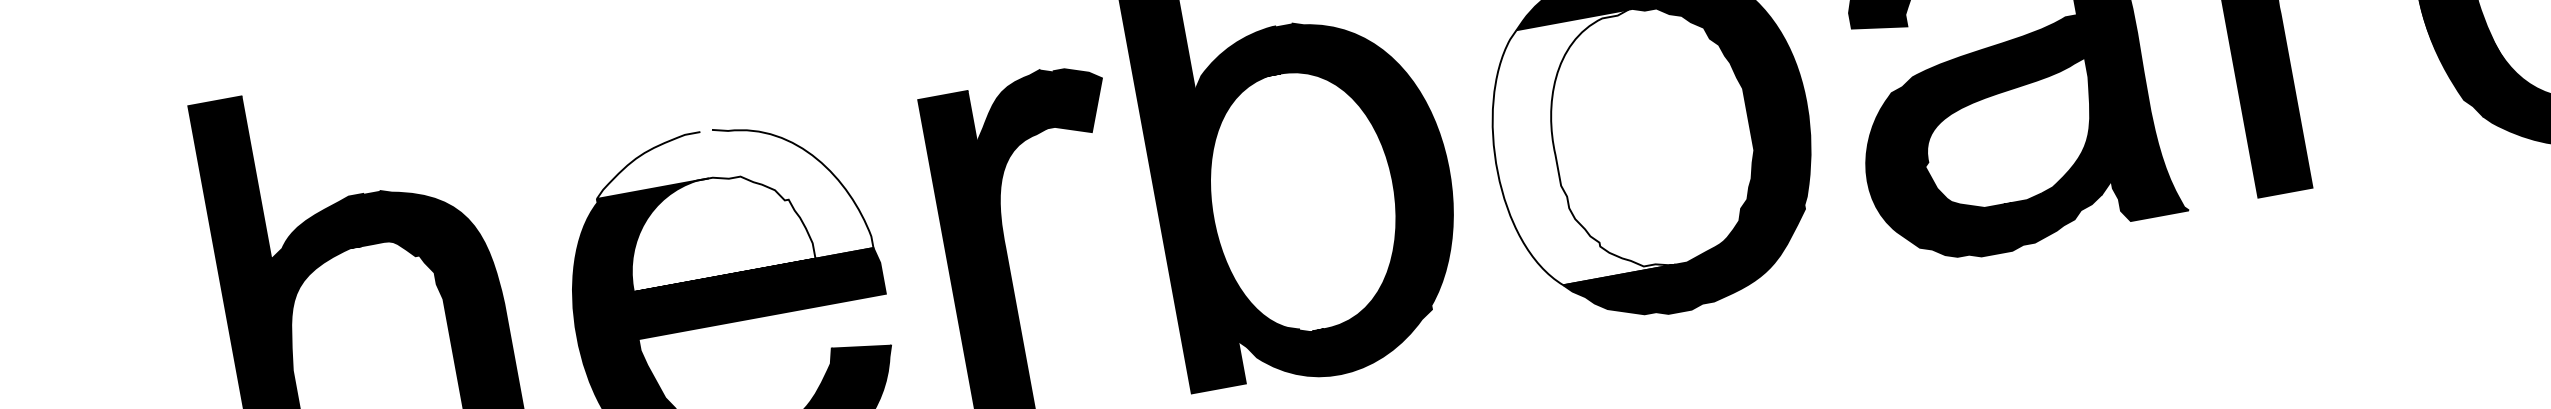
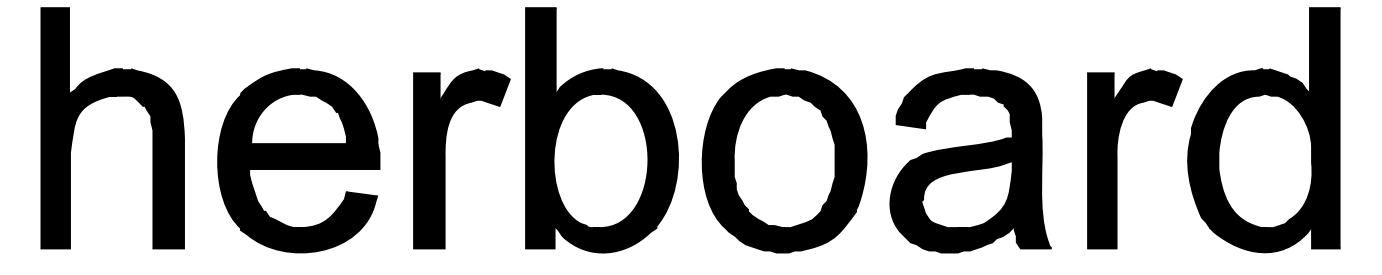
fill: (1573, 150) -> (743, 160), added
fill: (731, 199) -> (309, 106), added

